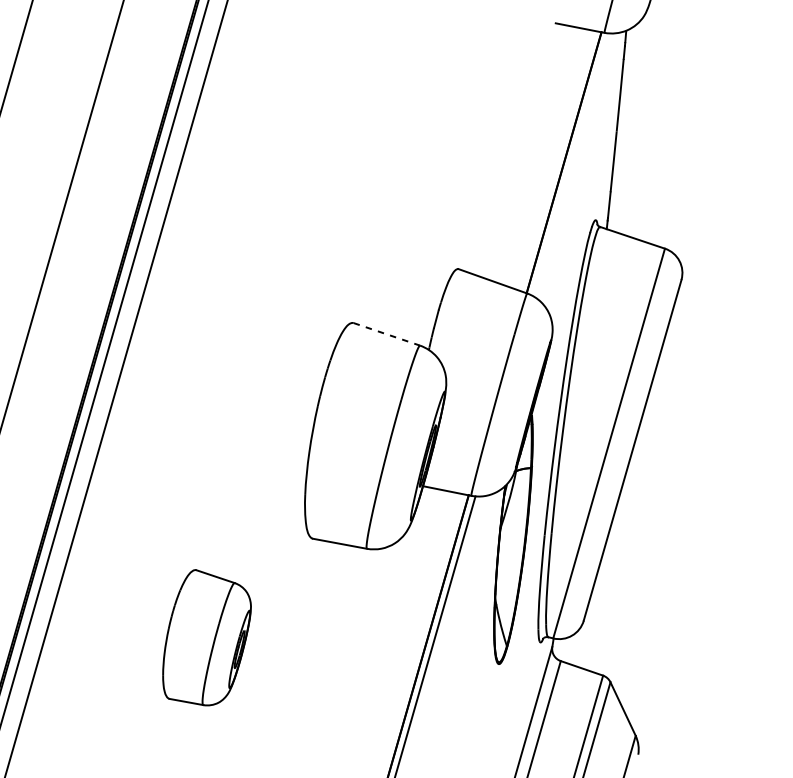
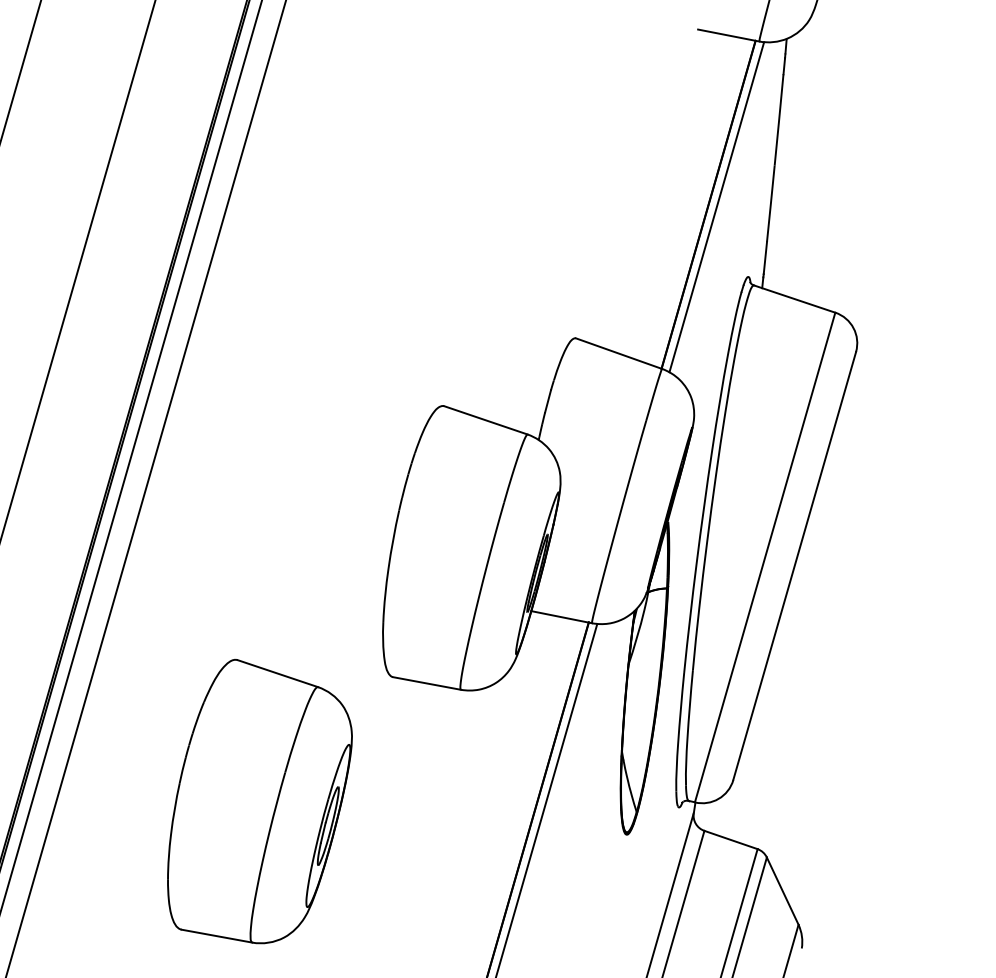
line: (570, 164) -> (716, 207), added
line: (387, 334) -> (486, 420), dashed -> solid
part: (206, 637) -> (259, 801), size x1.67

